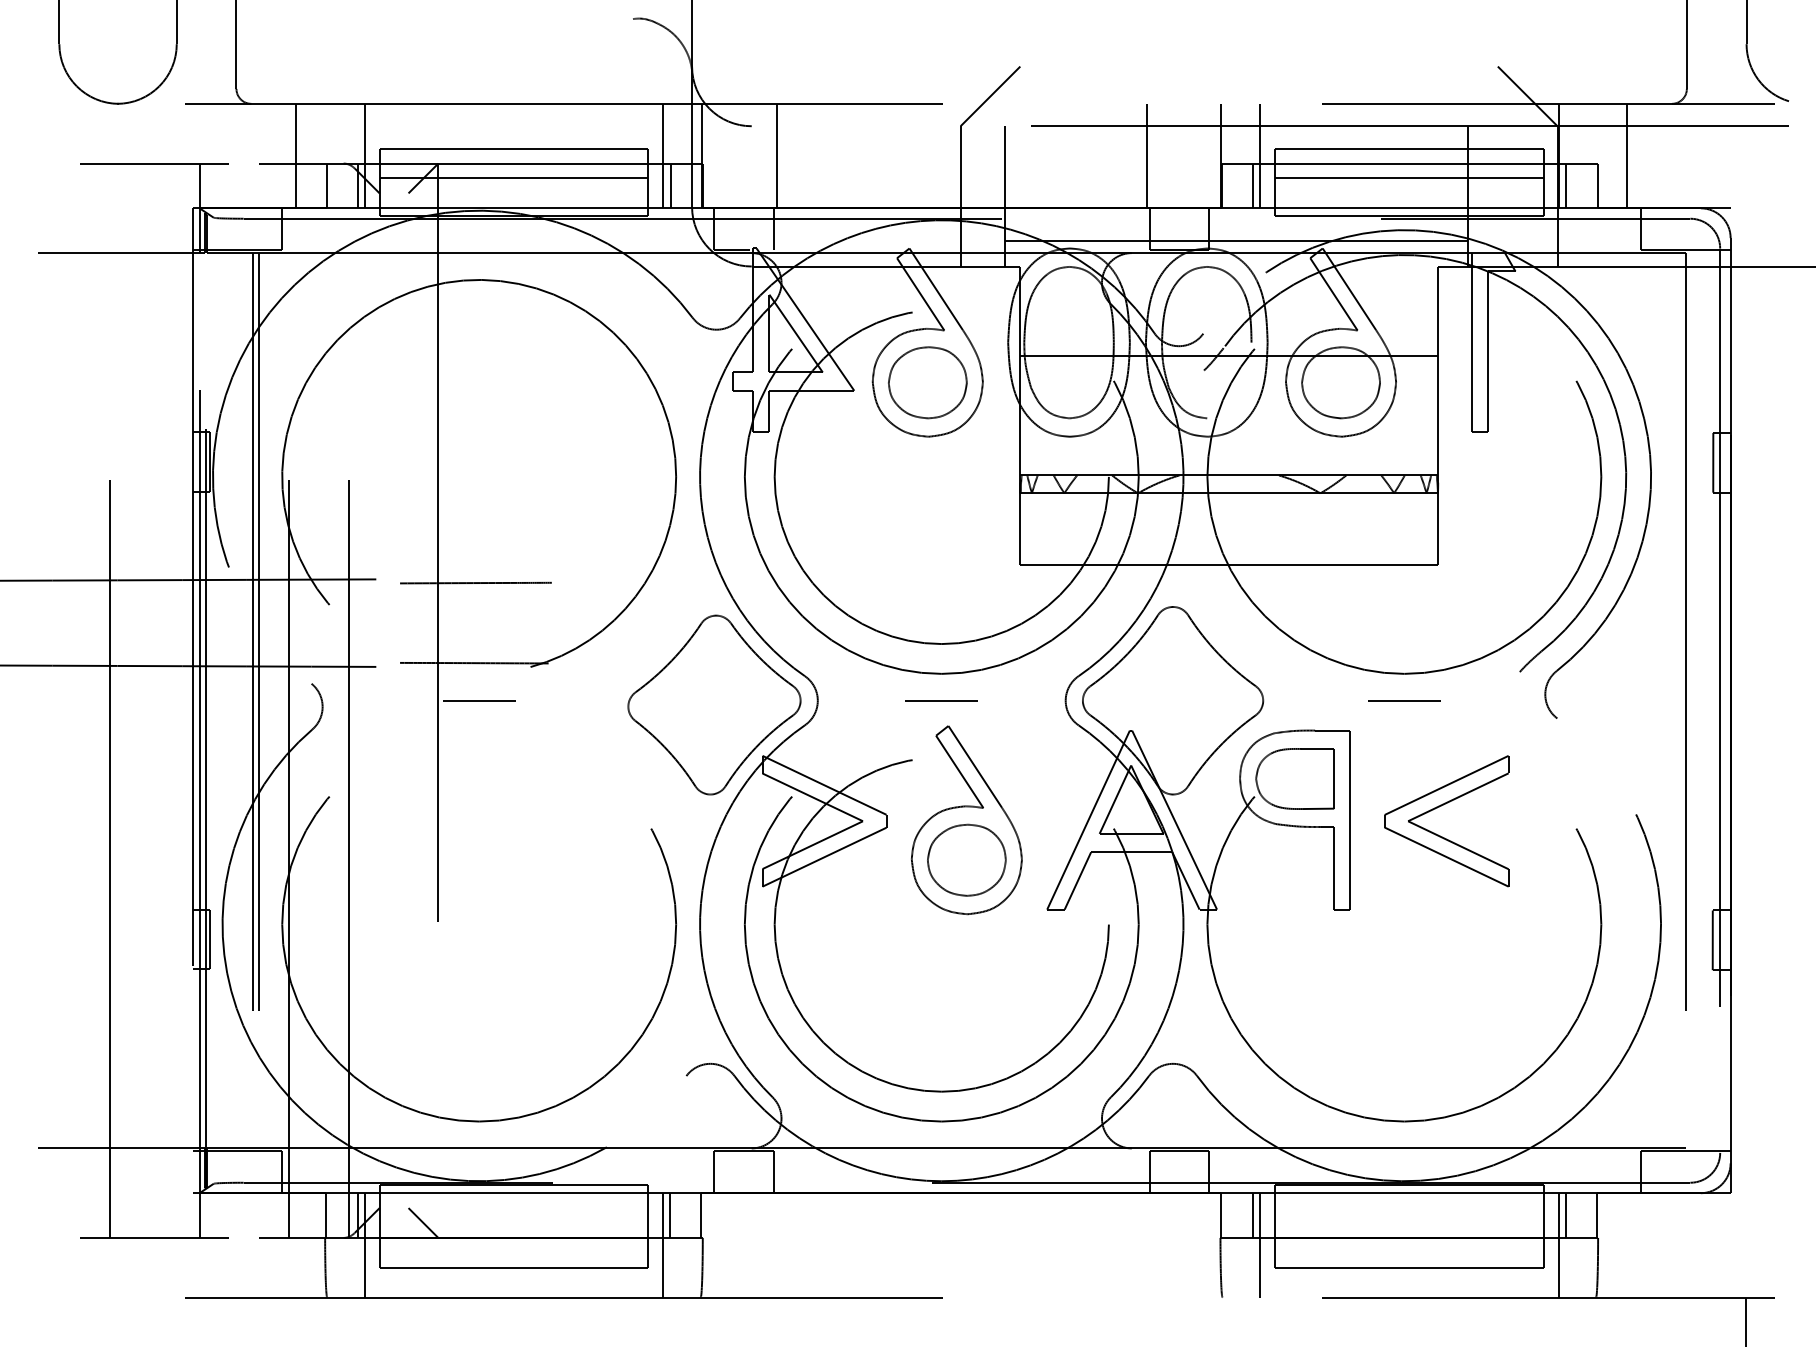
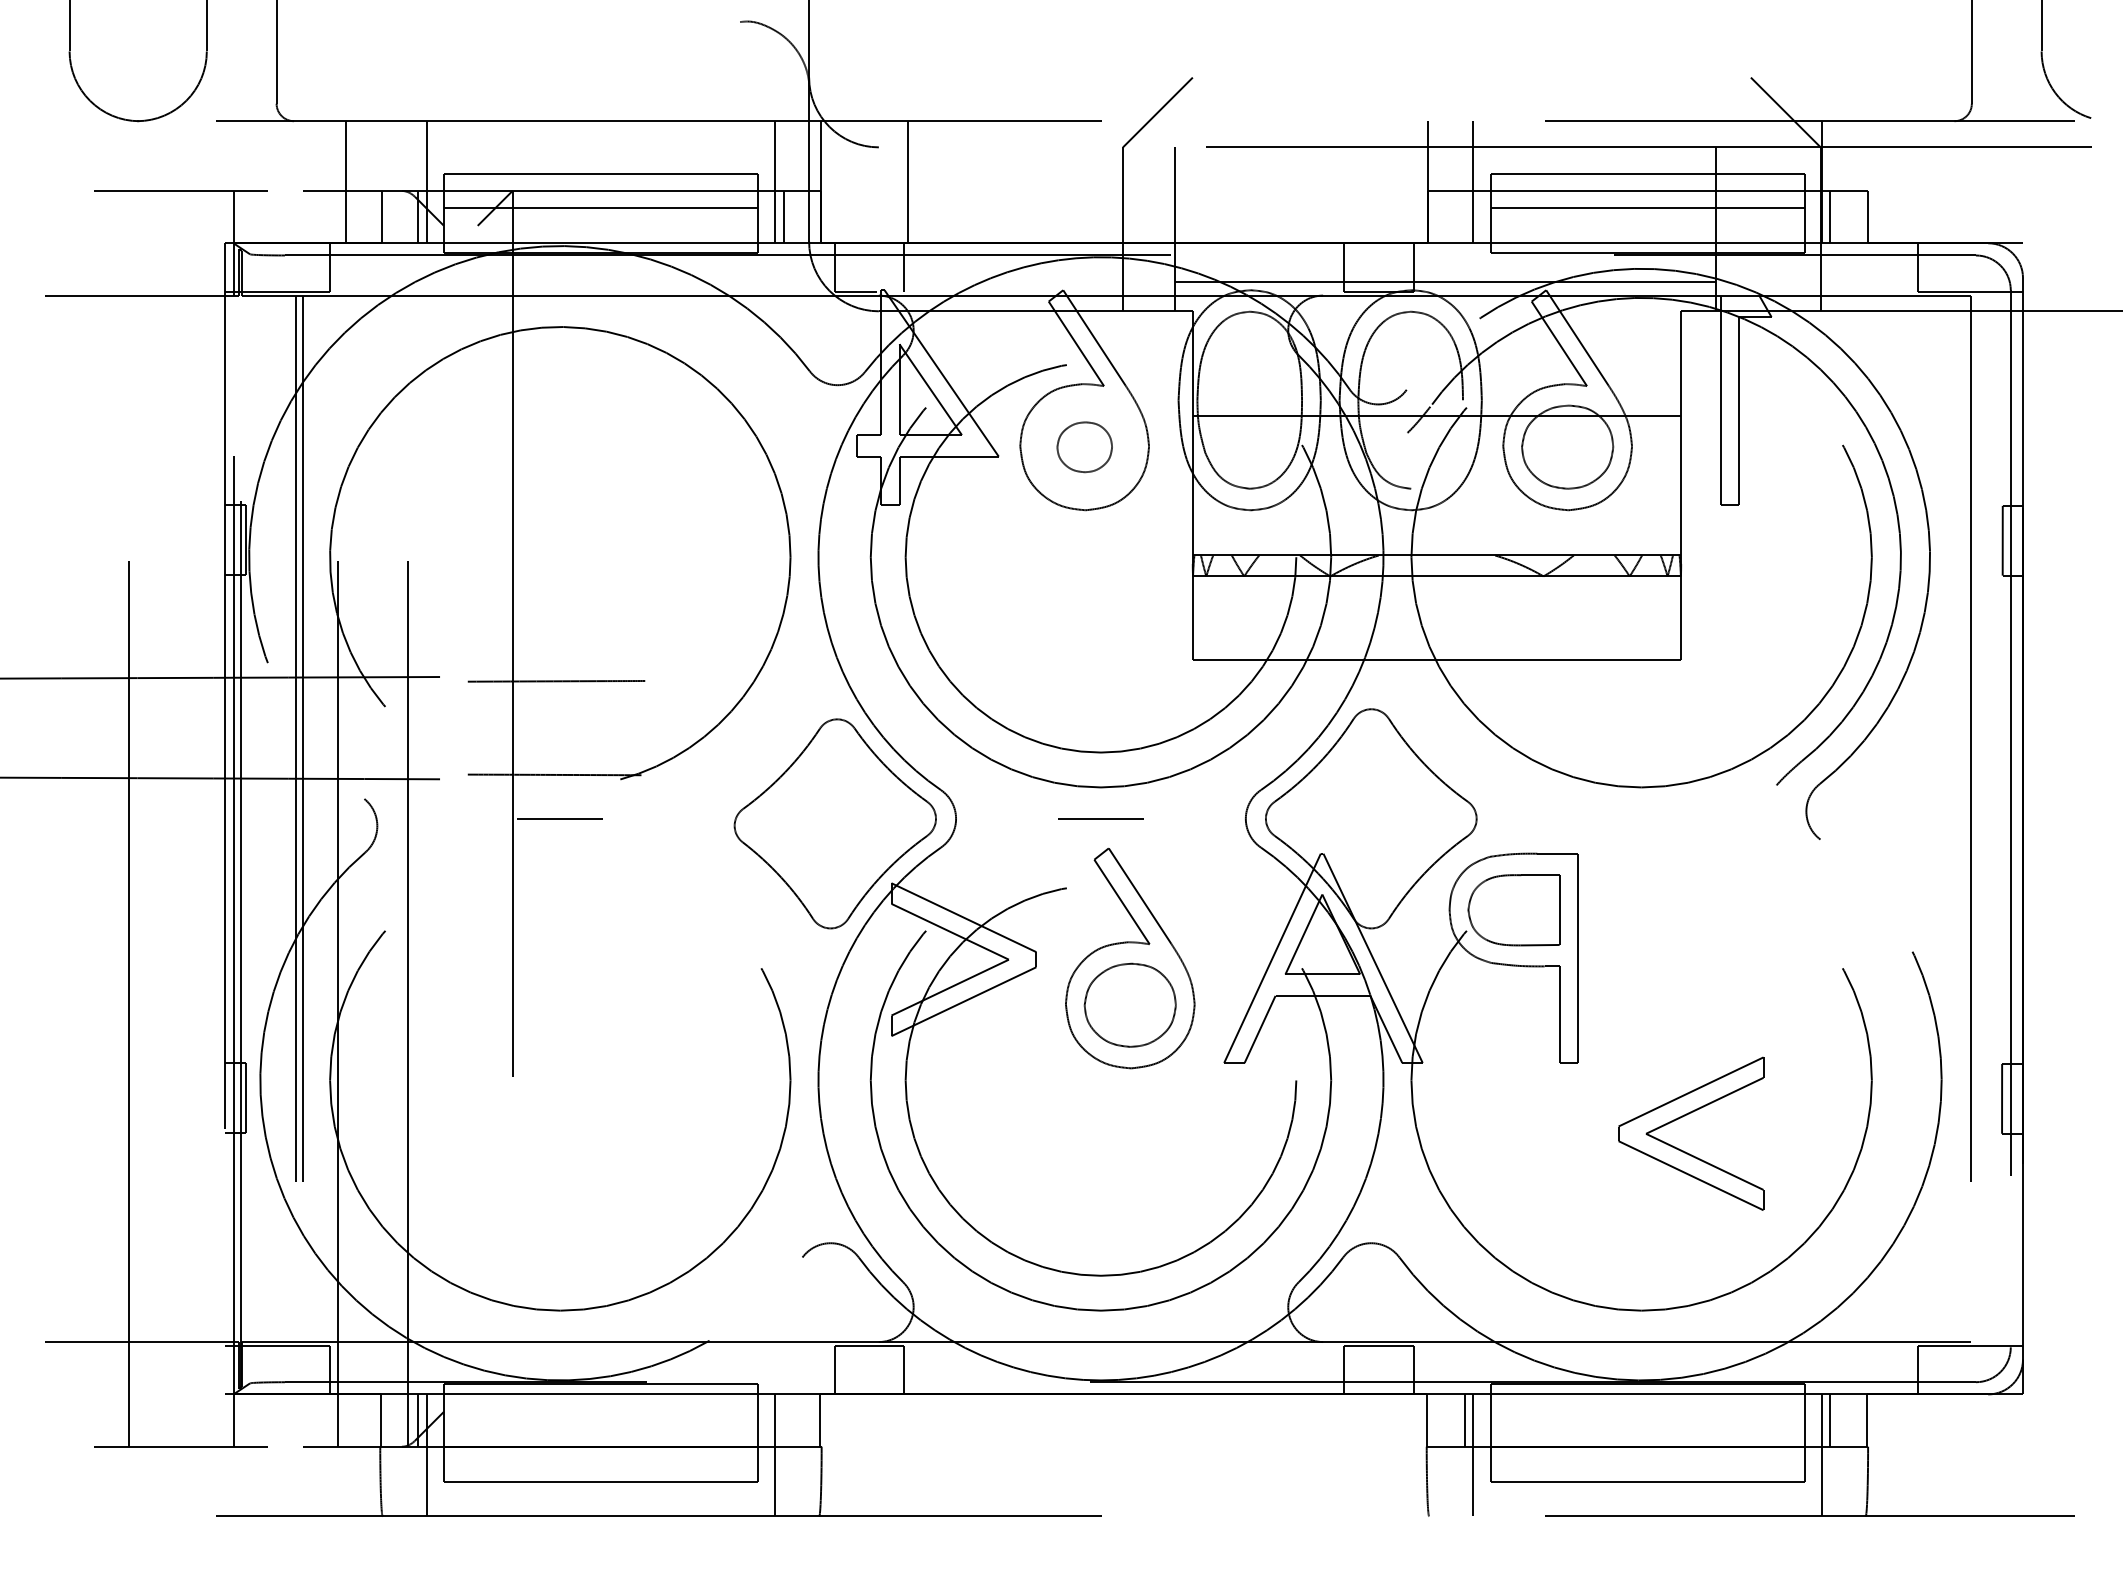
line: (1146, 155) -> (1340, 181), removed
line: (1627, 155) -> (1902, 181), removed
line: (1252, 185) -> (1464, 216), removed
part: (927, 382) -> (1084, 446), size x0.6
line: (1404, 700) -> (1641, 818), removed
part: (1440, 835) -> (1683, 1150), moved
line: (670, 1215) -> (783, 1420), removed
line: (423, 1222) -> (495, 1428), removed
line: (1745, 1321) -> (2040, 1544), removed

